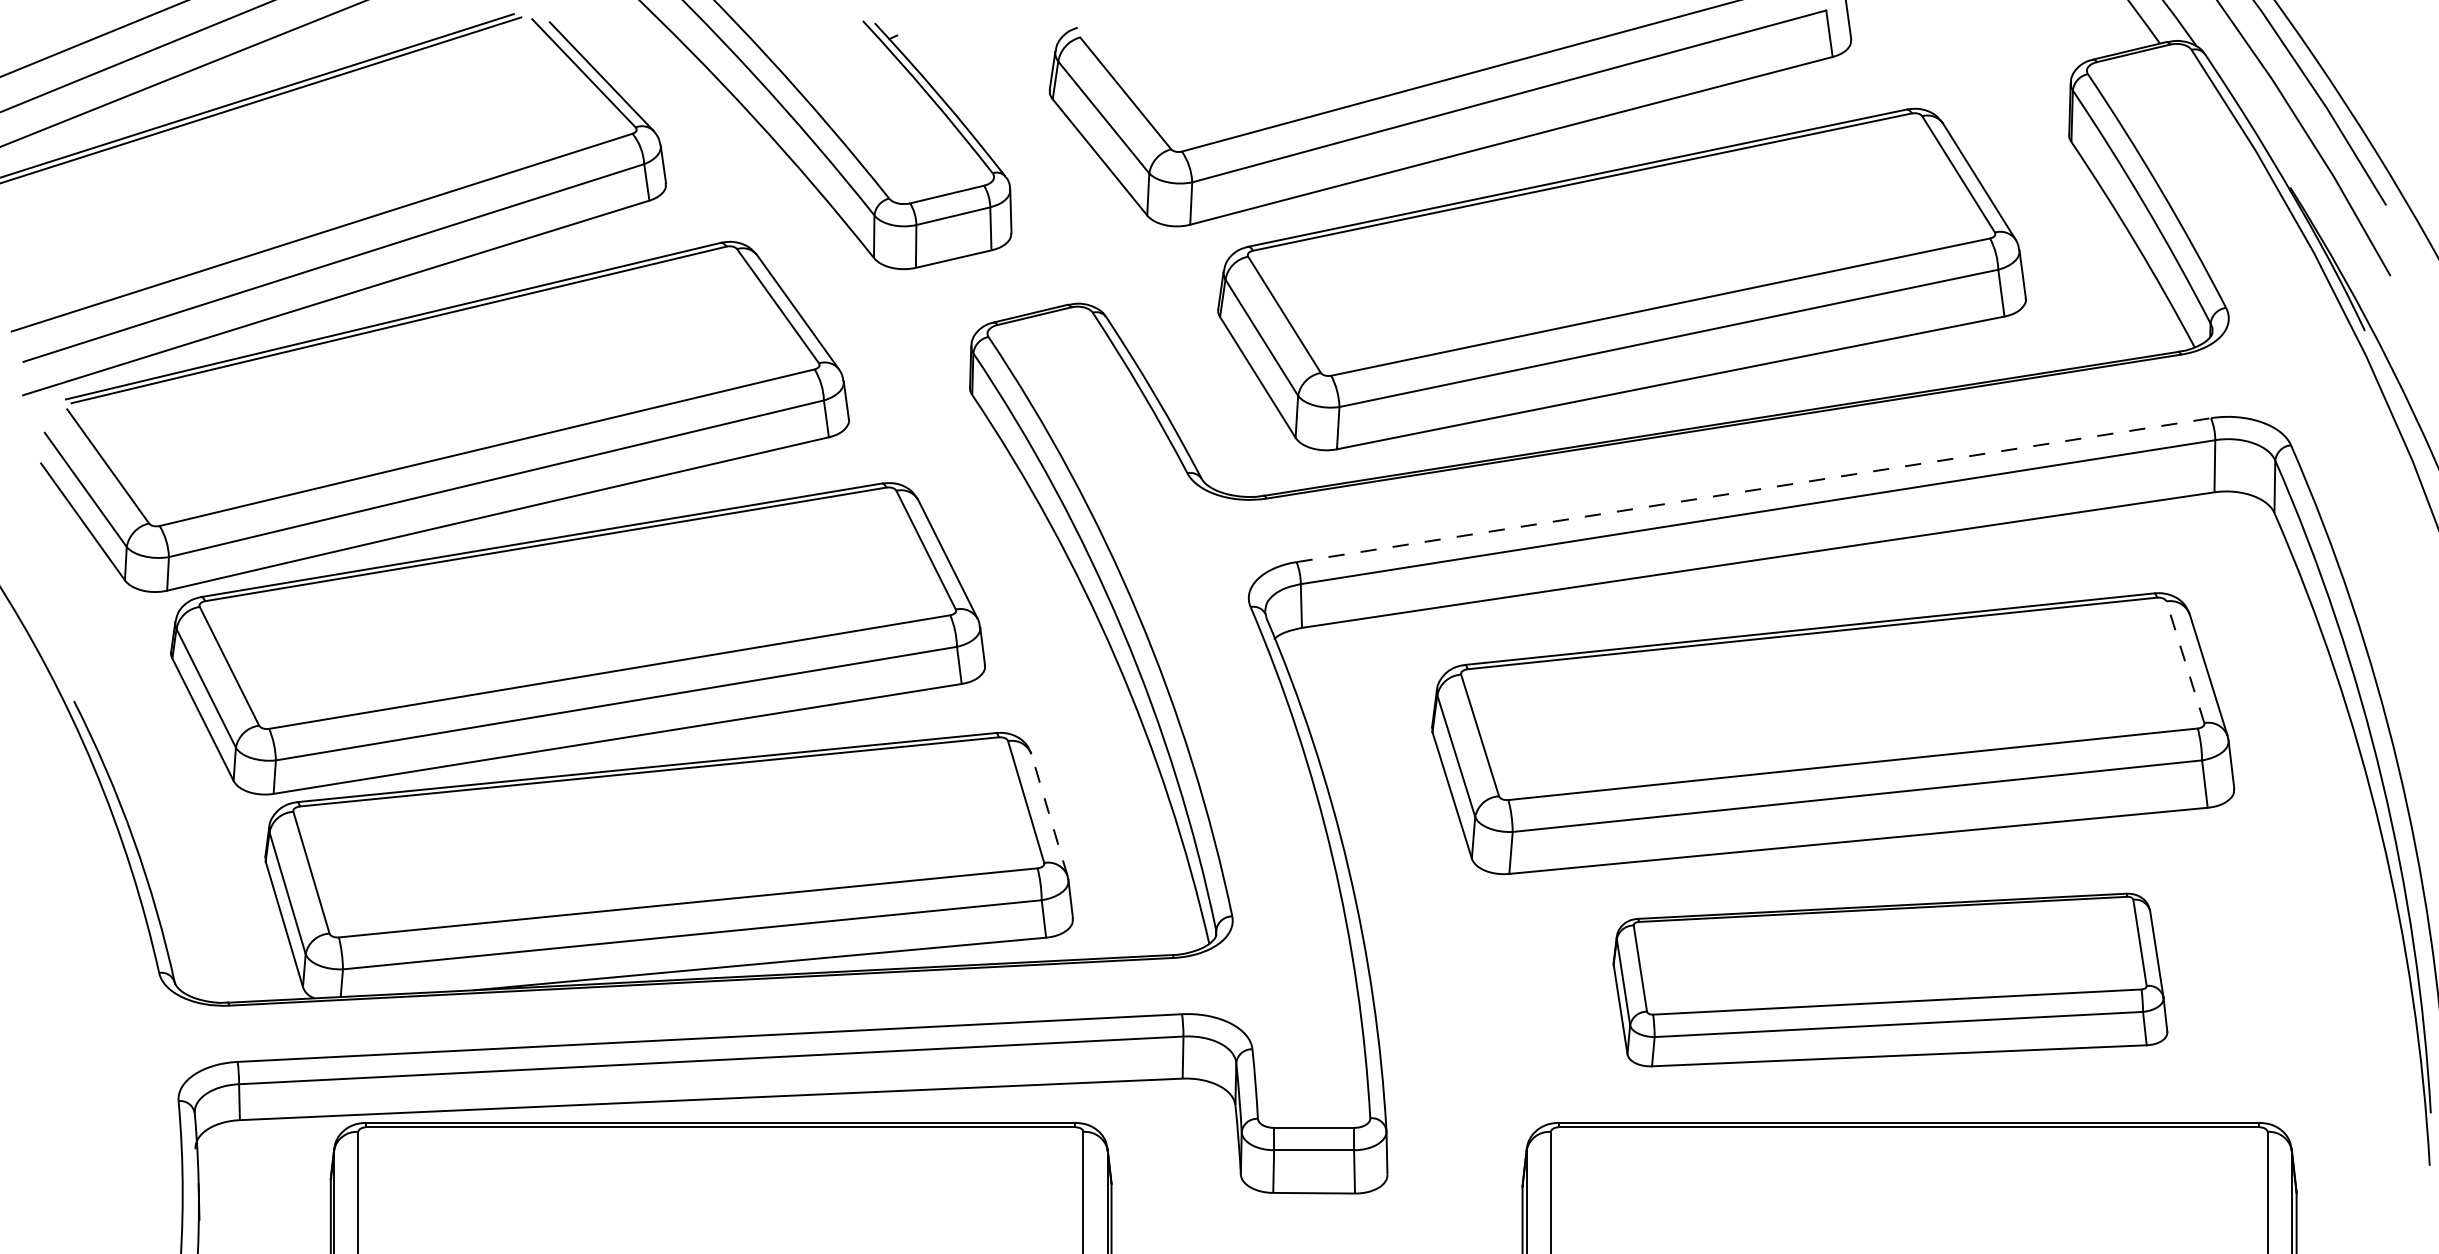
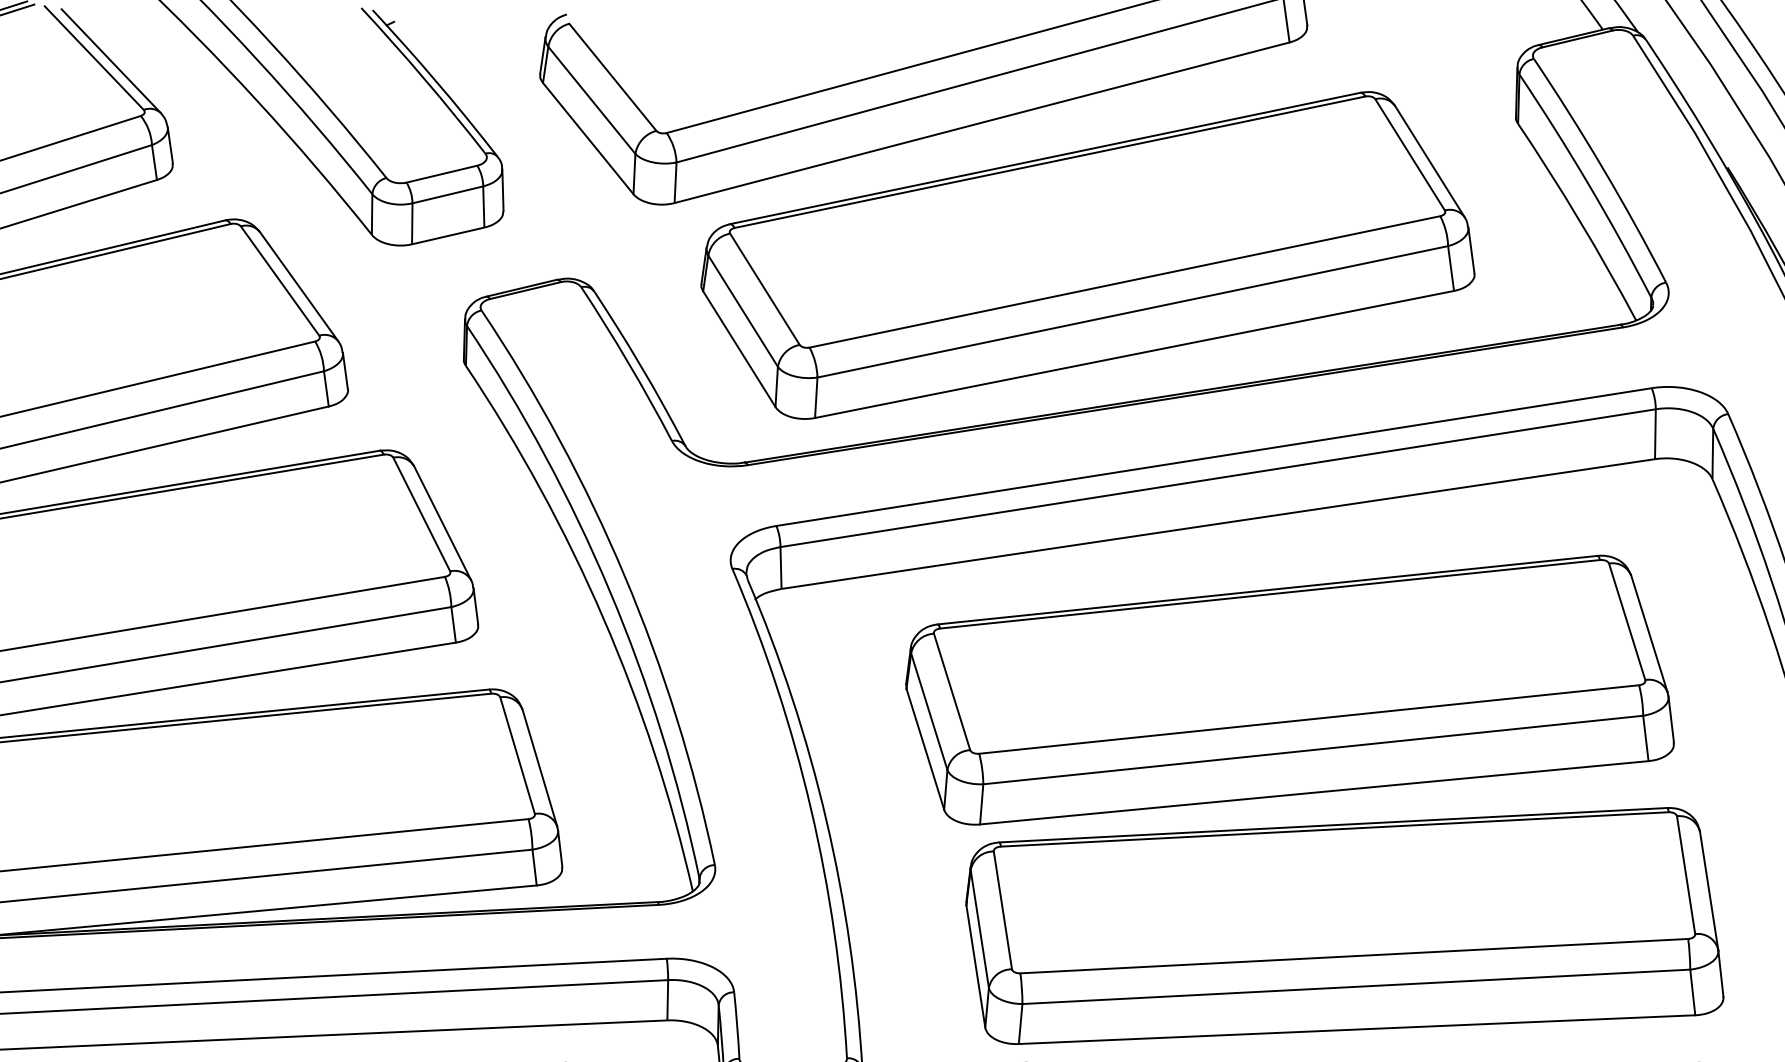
line: (1753, 490) -> (1213, 457), dashed -> solid
line: (2185, 662) -> (1627, 622), dashed -> solid
line: (1049, 814) -> (539, 767), dashed -> solid
part: (1890, 979) -> (1344, 925), size x1.43

